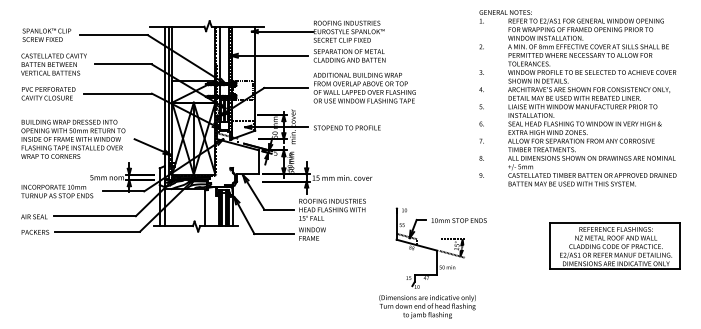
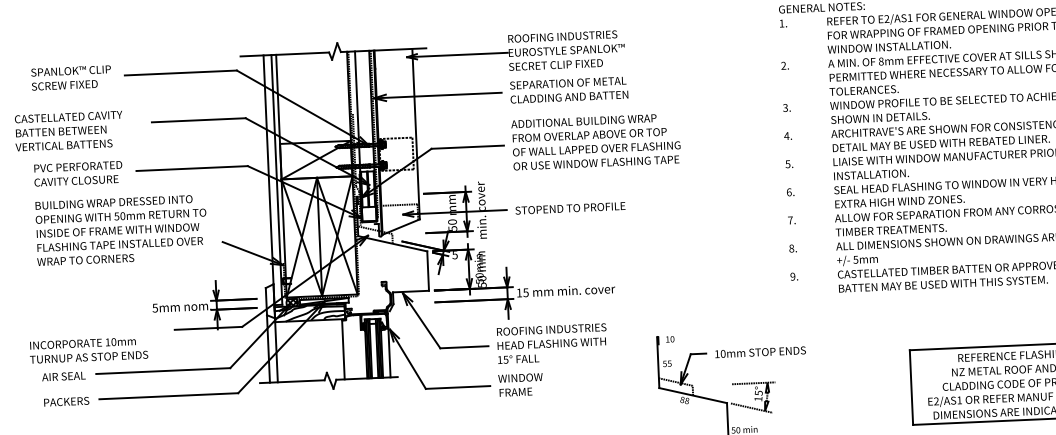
text: (53, 64) -> (68, 130), moved
text: (73, 138) -> (121, 228), moved
text: (57, 191) -> (89, 350), moved

